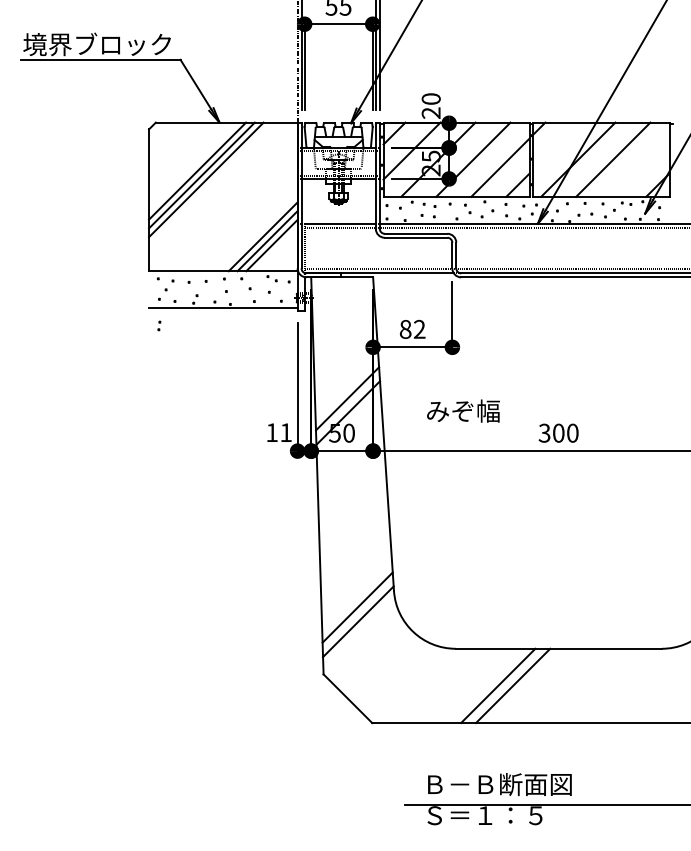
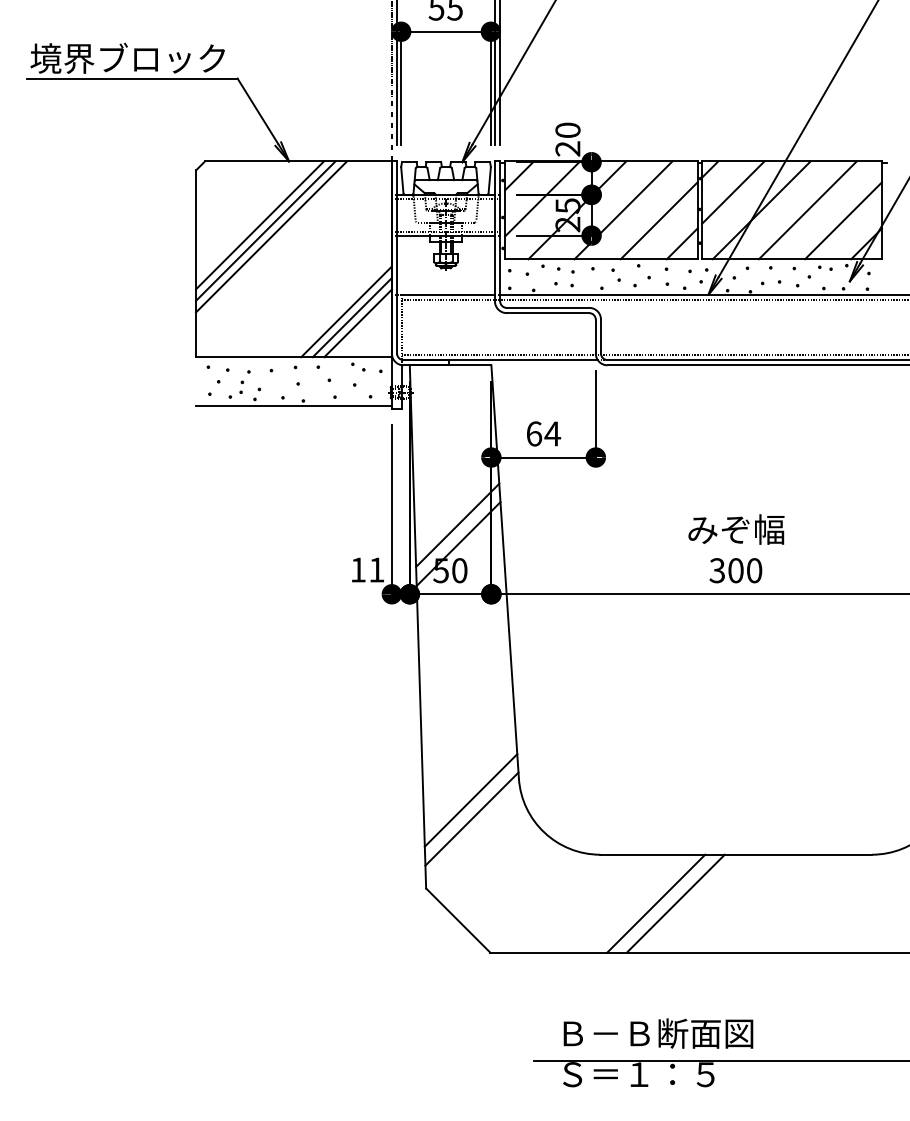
line: (556, 146) -> (733, 192), added
line: (640, 167) -> (843, 220), added
part: (159, 325) -> (241, 386), moved
text: (412, 329) -> (543, 433), 82 -> 64
text: (463, 411) -> (736, 529), moved

